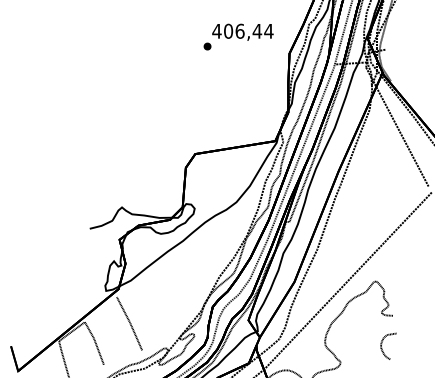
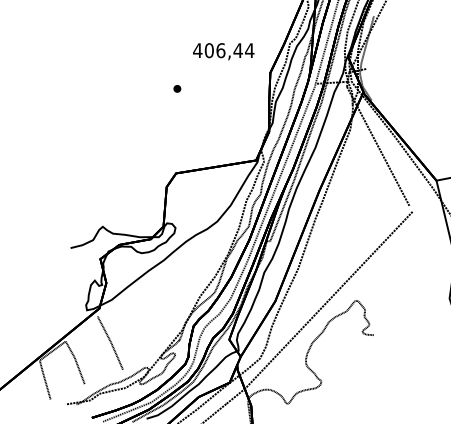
part: (207, 46) -> (177, 88), moved
curve: (382, 348) -> (363, 367), removed

